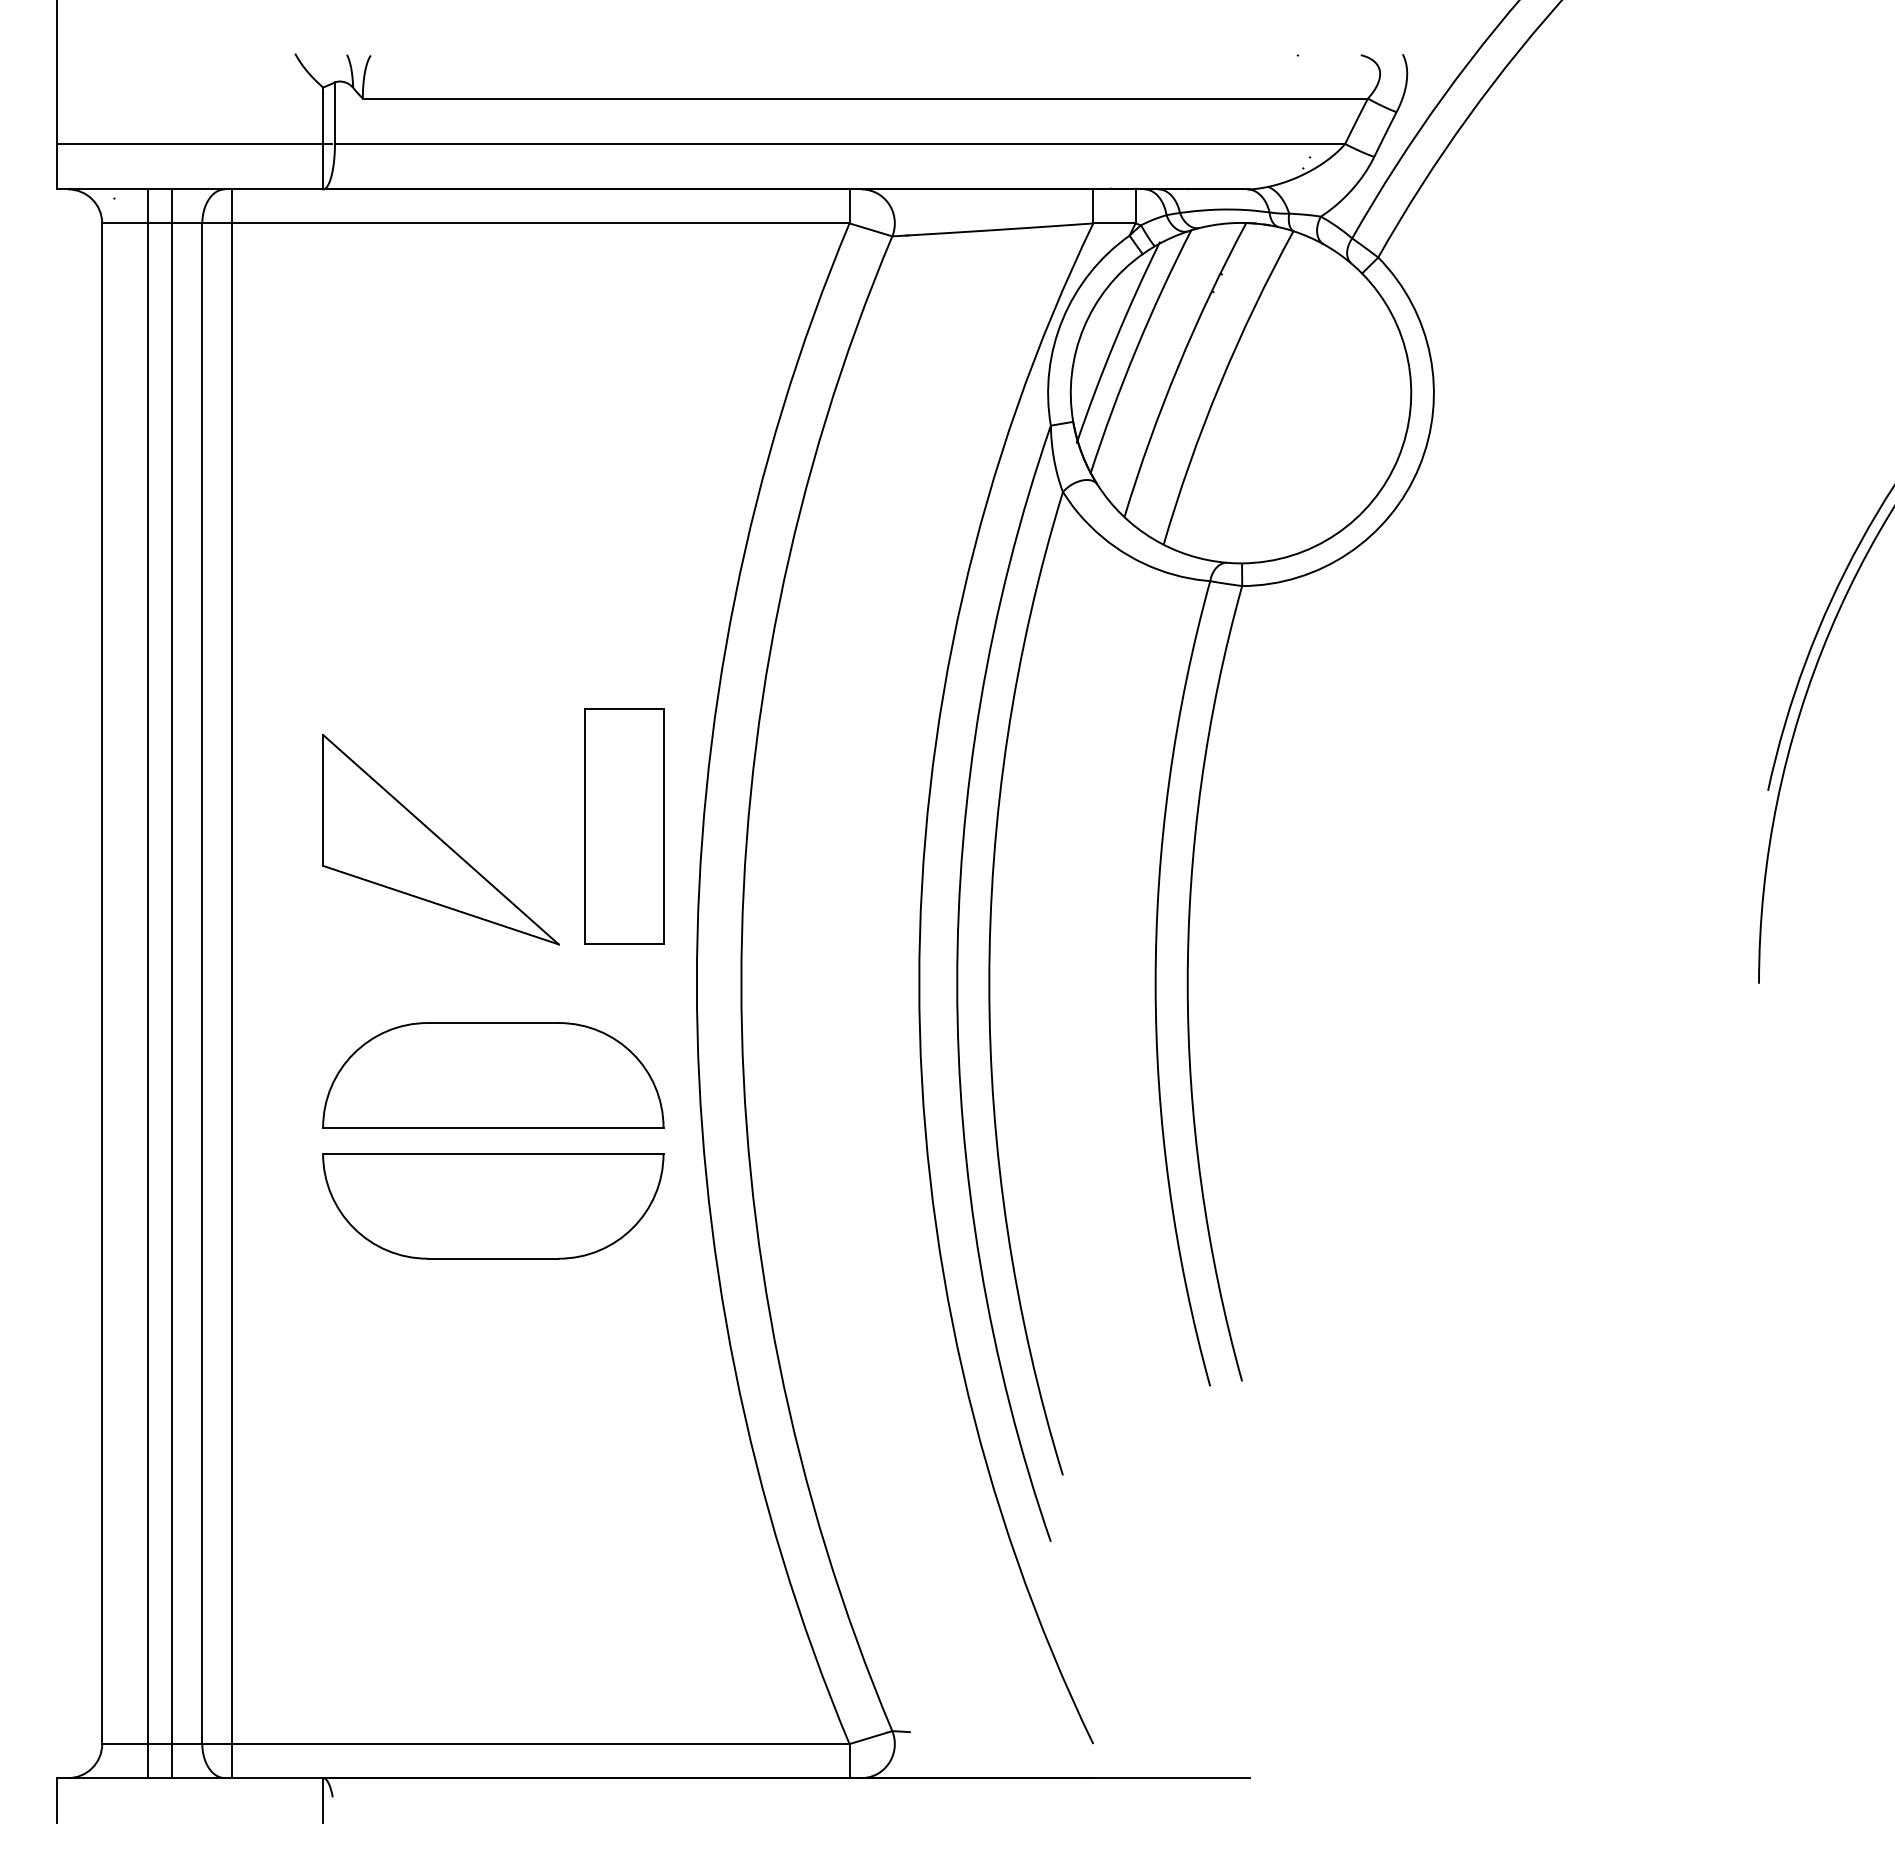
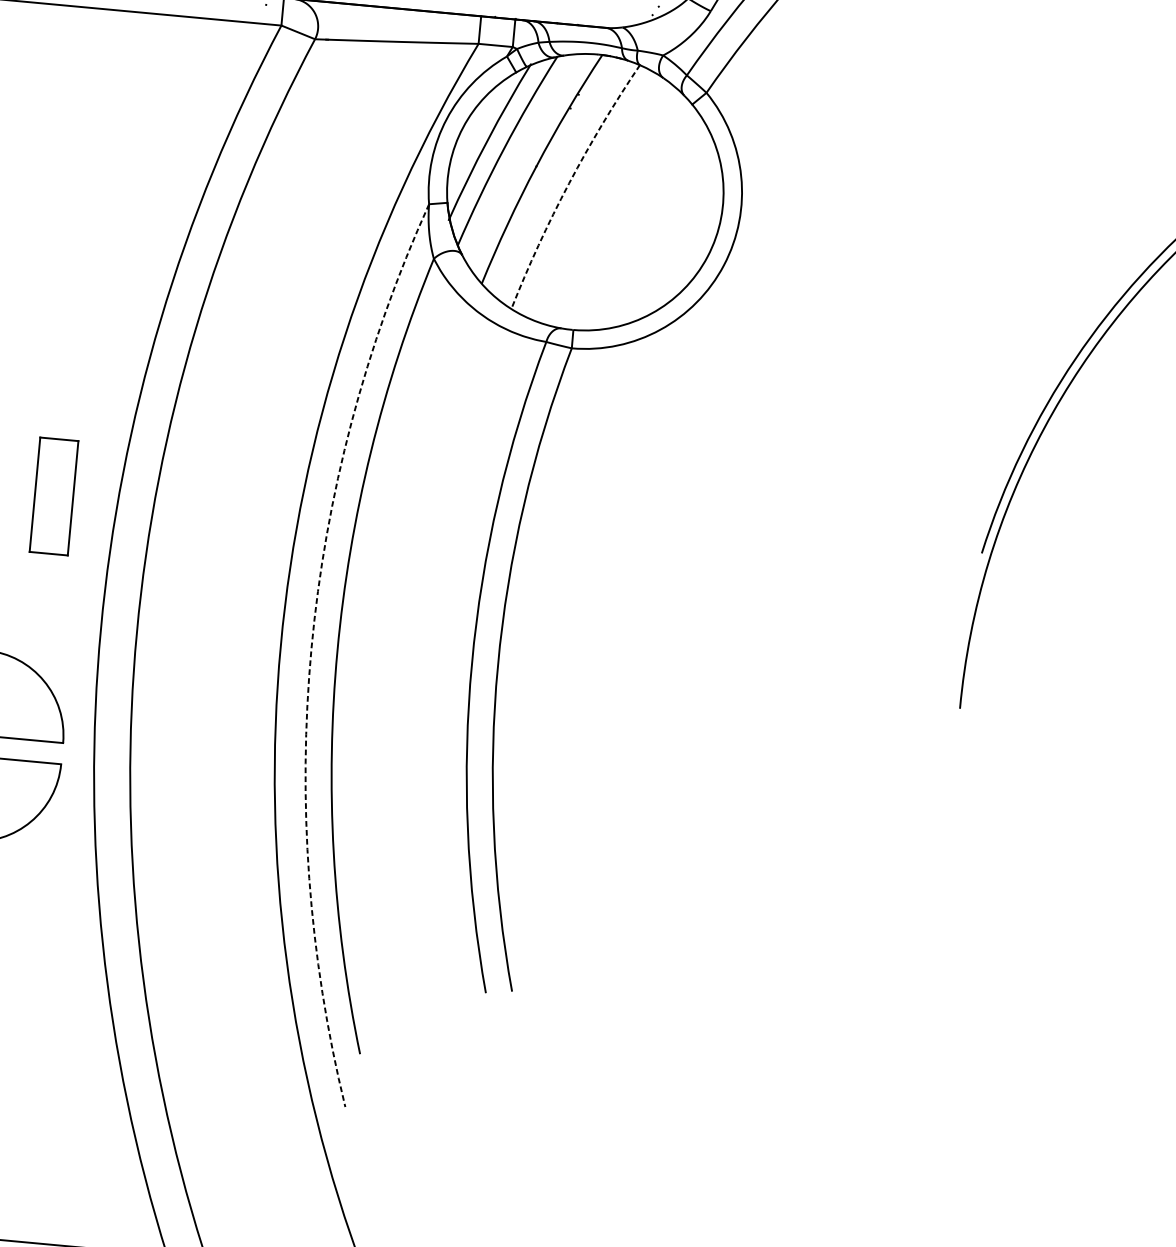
arc: (1220, 384) -> (569, 183), solid -> dashed
part: (624, 826) -> (54, 496), size x0.6
arc: (957, 983) -> (311, 648), solid -> dashed

